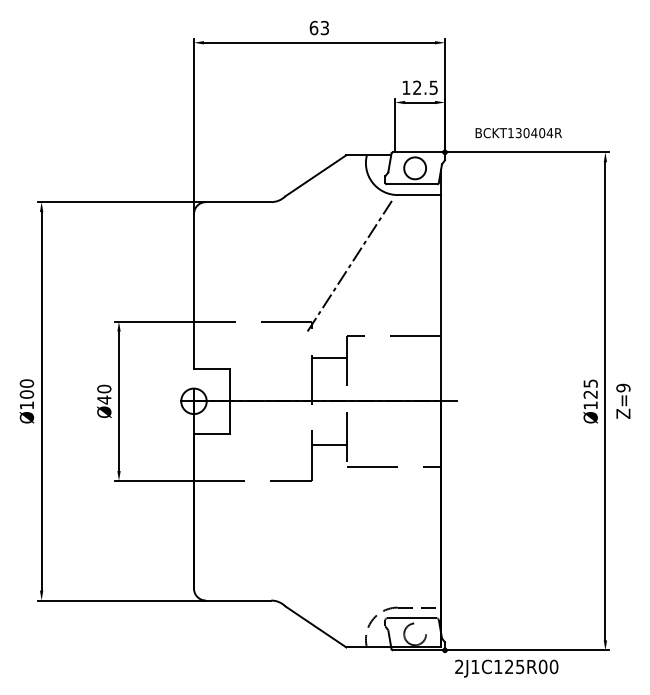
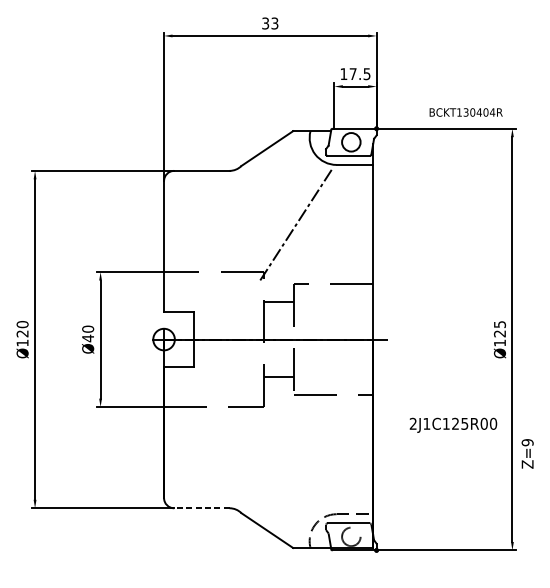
text: (313, 27) -> (265, 23), 63 -> 33
text: (417, 87) -> (353, 73), 12.5 -> 17.5
text: (518, 133) -> (465, 112), moved
text: (26, 394) -> (22, 333), Ø100 -> Ø120
text: (623, 400) -> (527, 453), moved
line: (238, 600) -> (201, 508), solid -> dashed
text: (506, 668) -> (453, 425), moved

